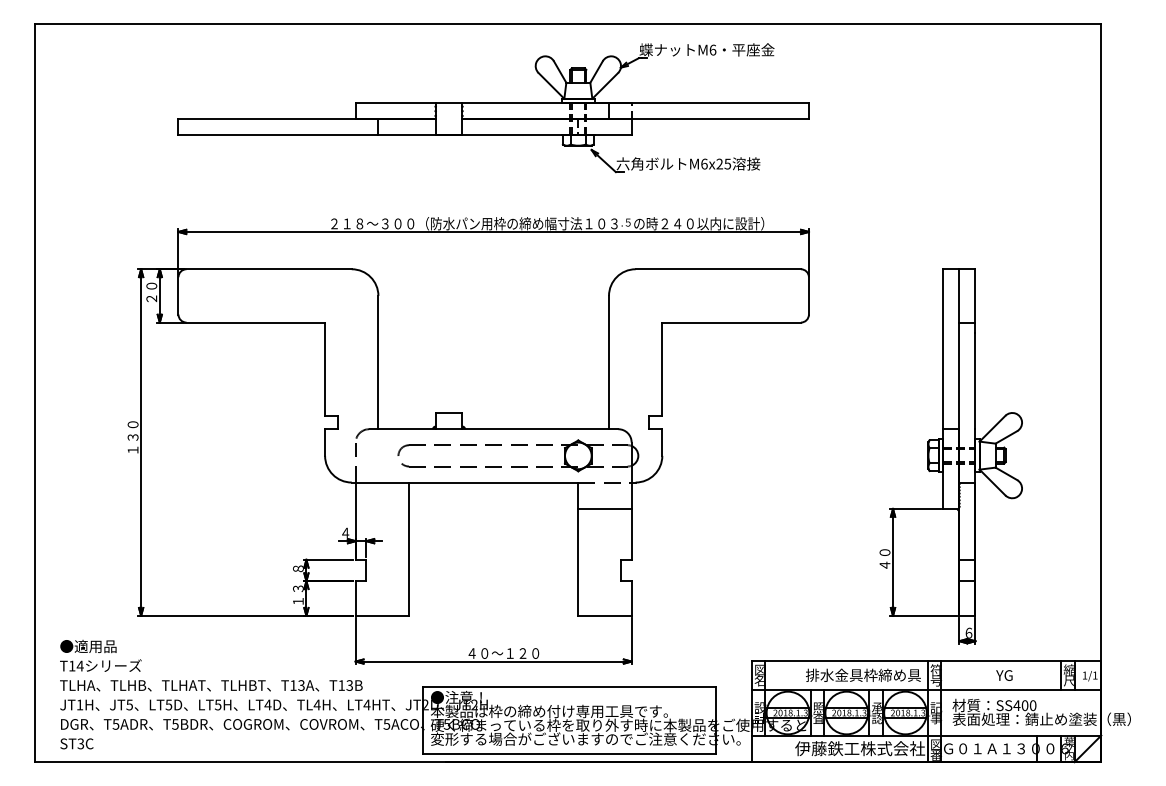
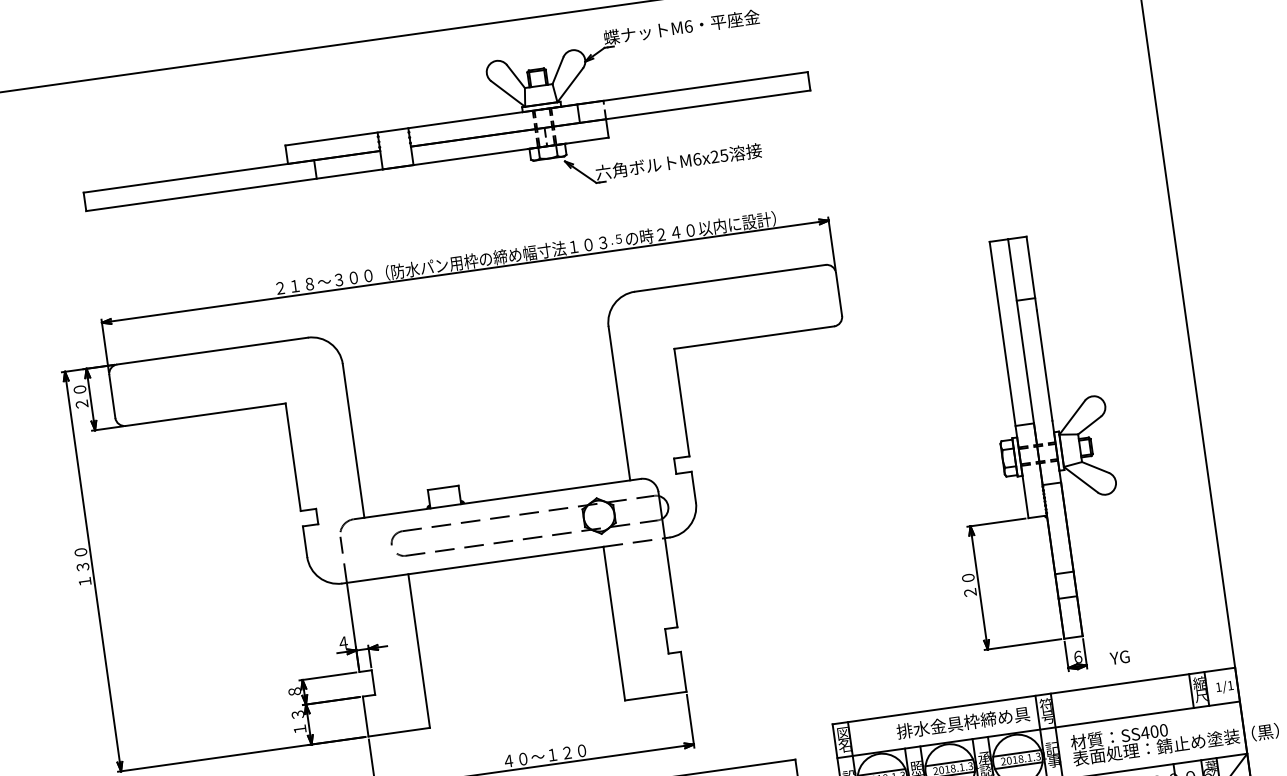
line: (604, 509) -> (638, 573), removed
text: (884, 564) -> (969, 591), ４０ -> ２０
text: (1004, 675) -> (1119, 657), moved

